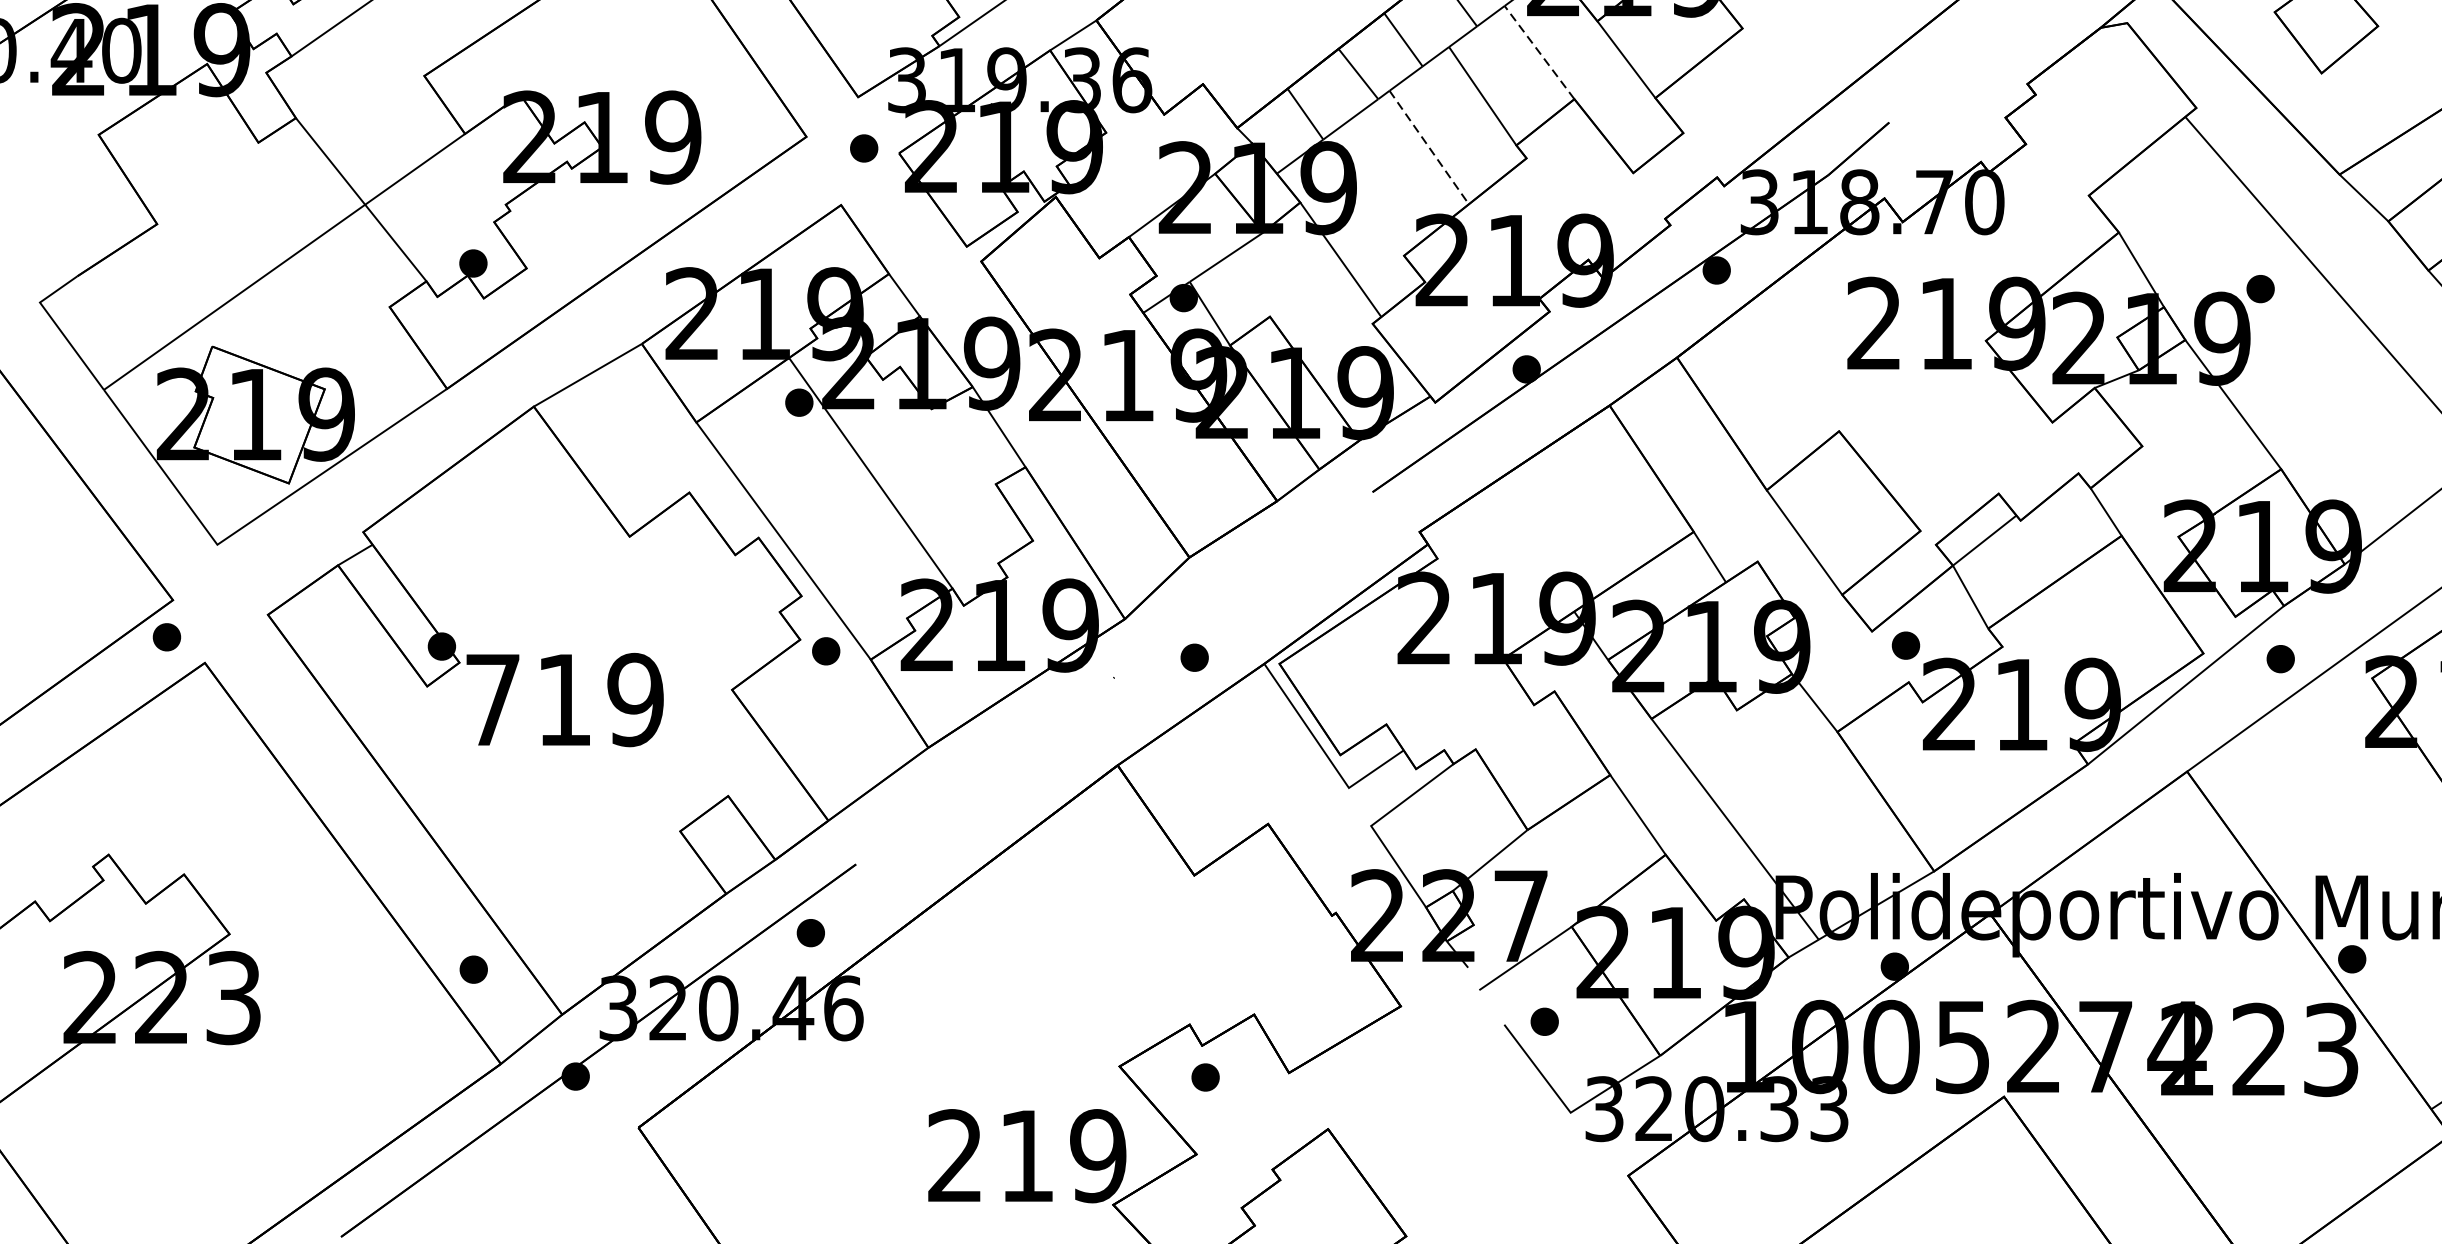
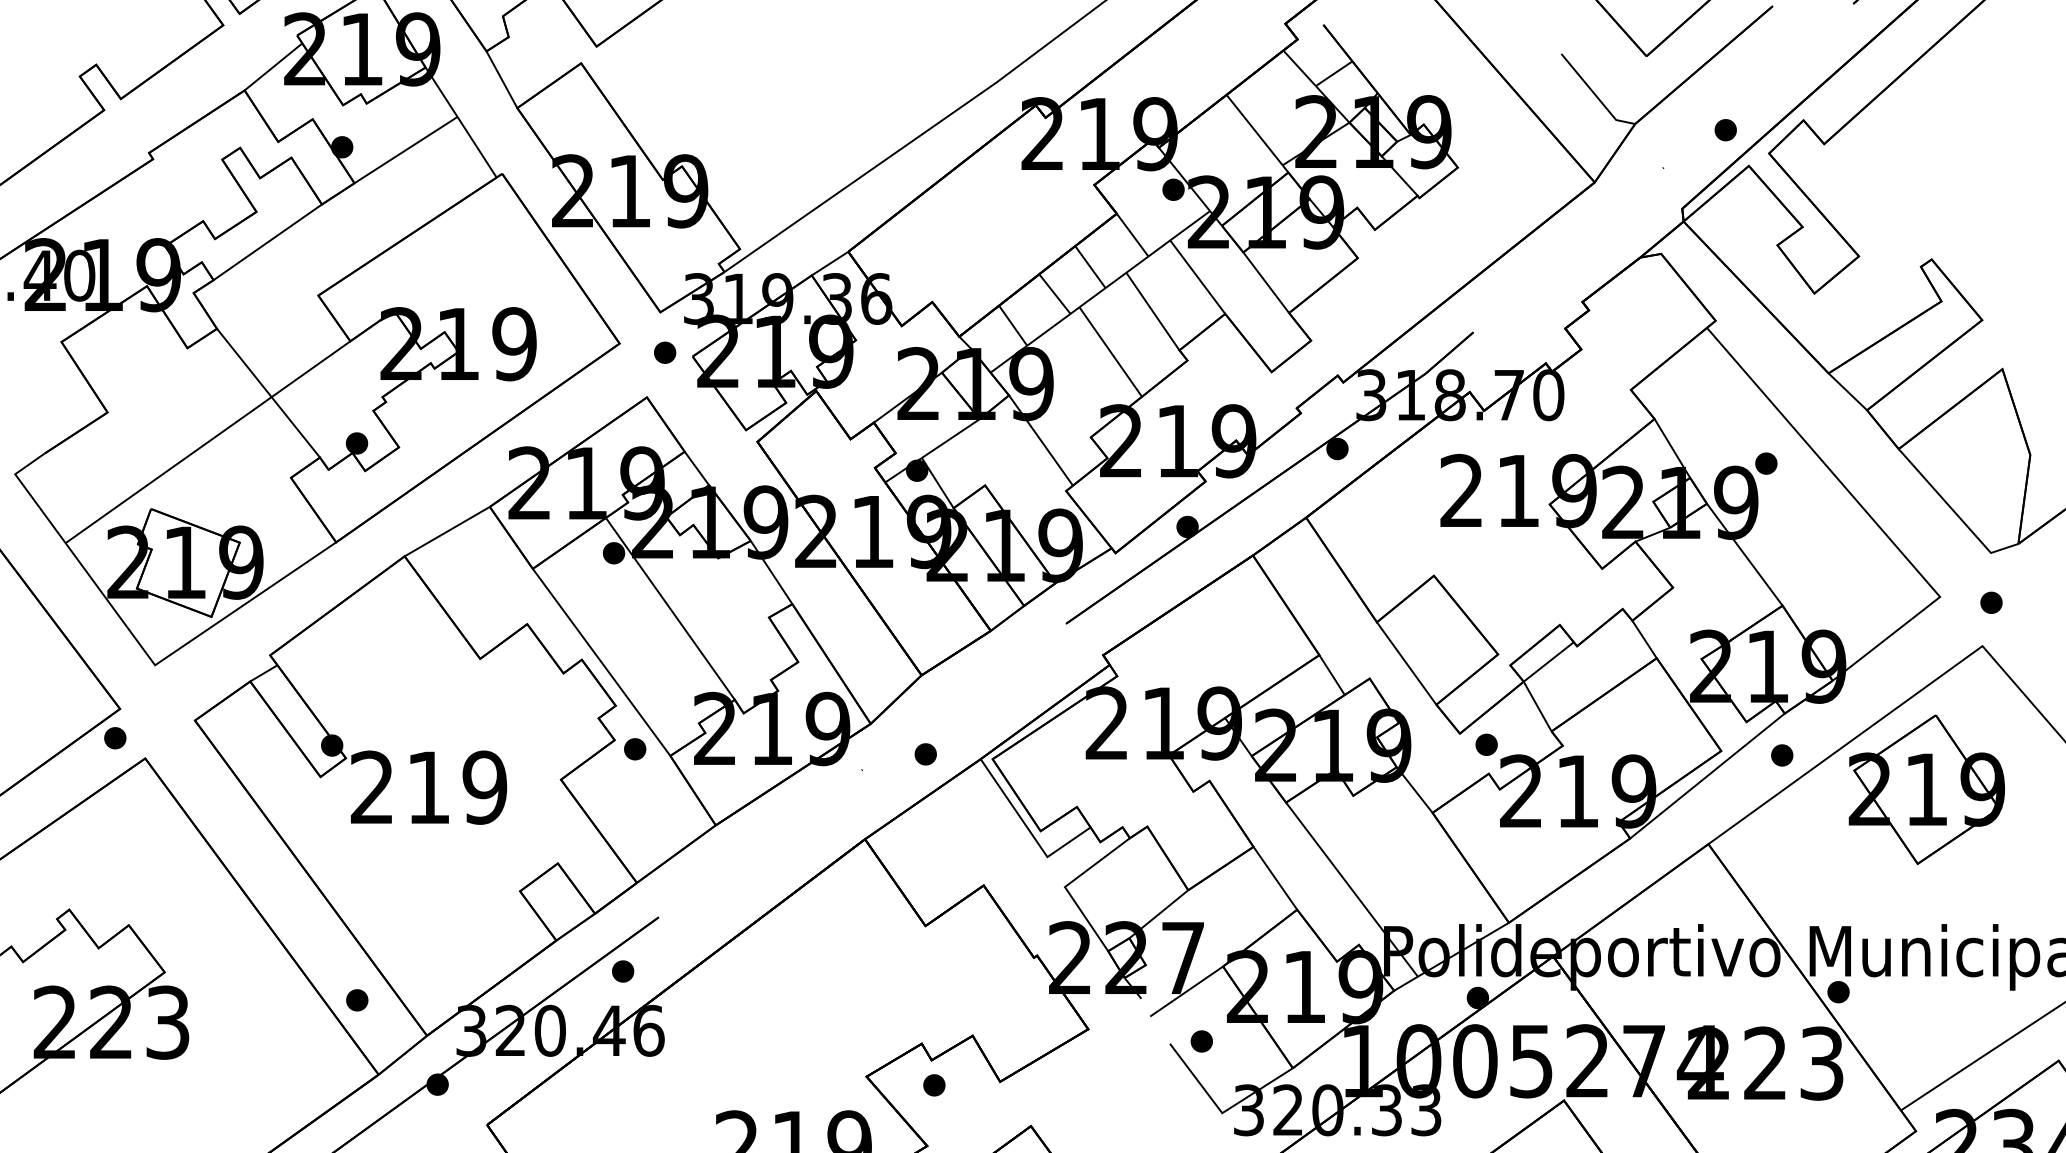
line: (1539, 53) -> (1197, 277), dashed -> solid
line: (1428, 148) -> (1110, 352), dashed -> solid
text: (491, 698) -> (371, 786), 719 -> 219

